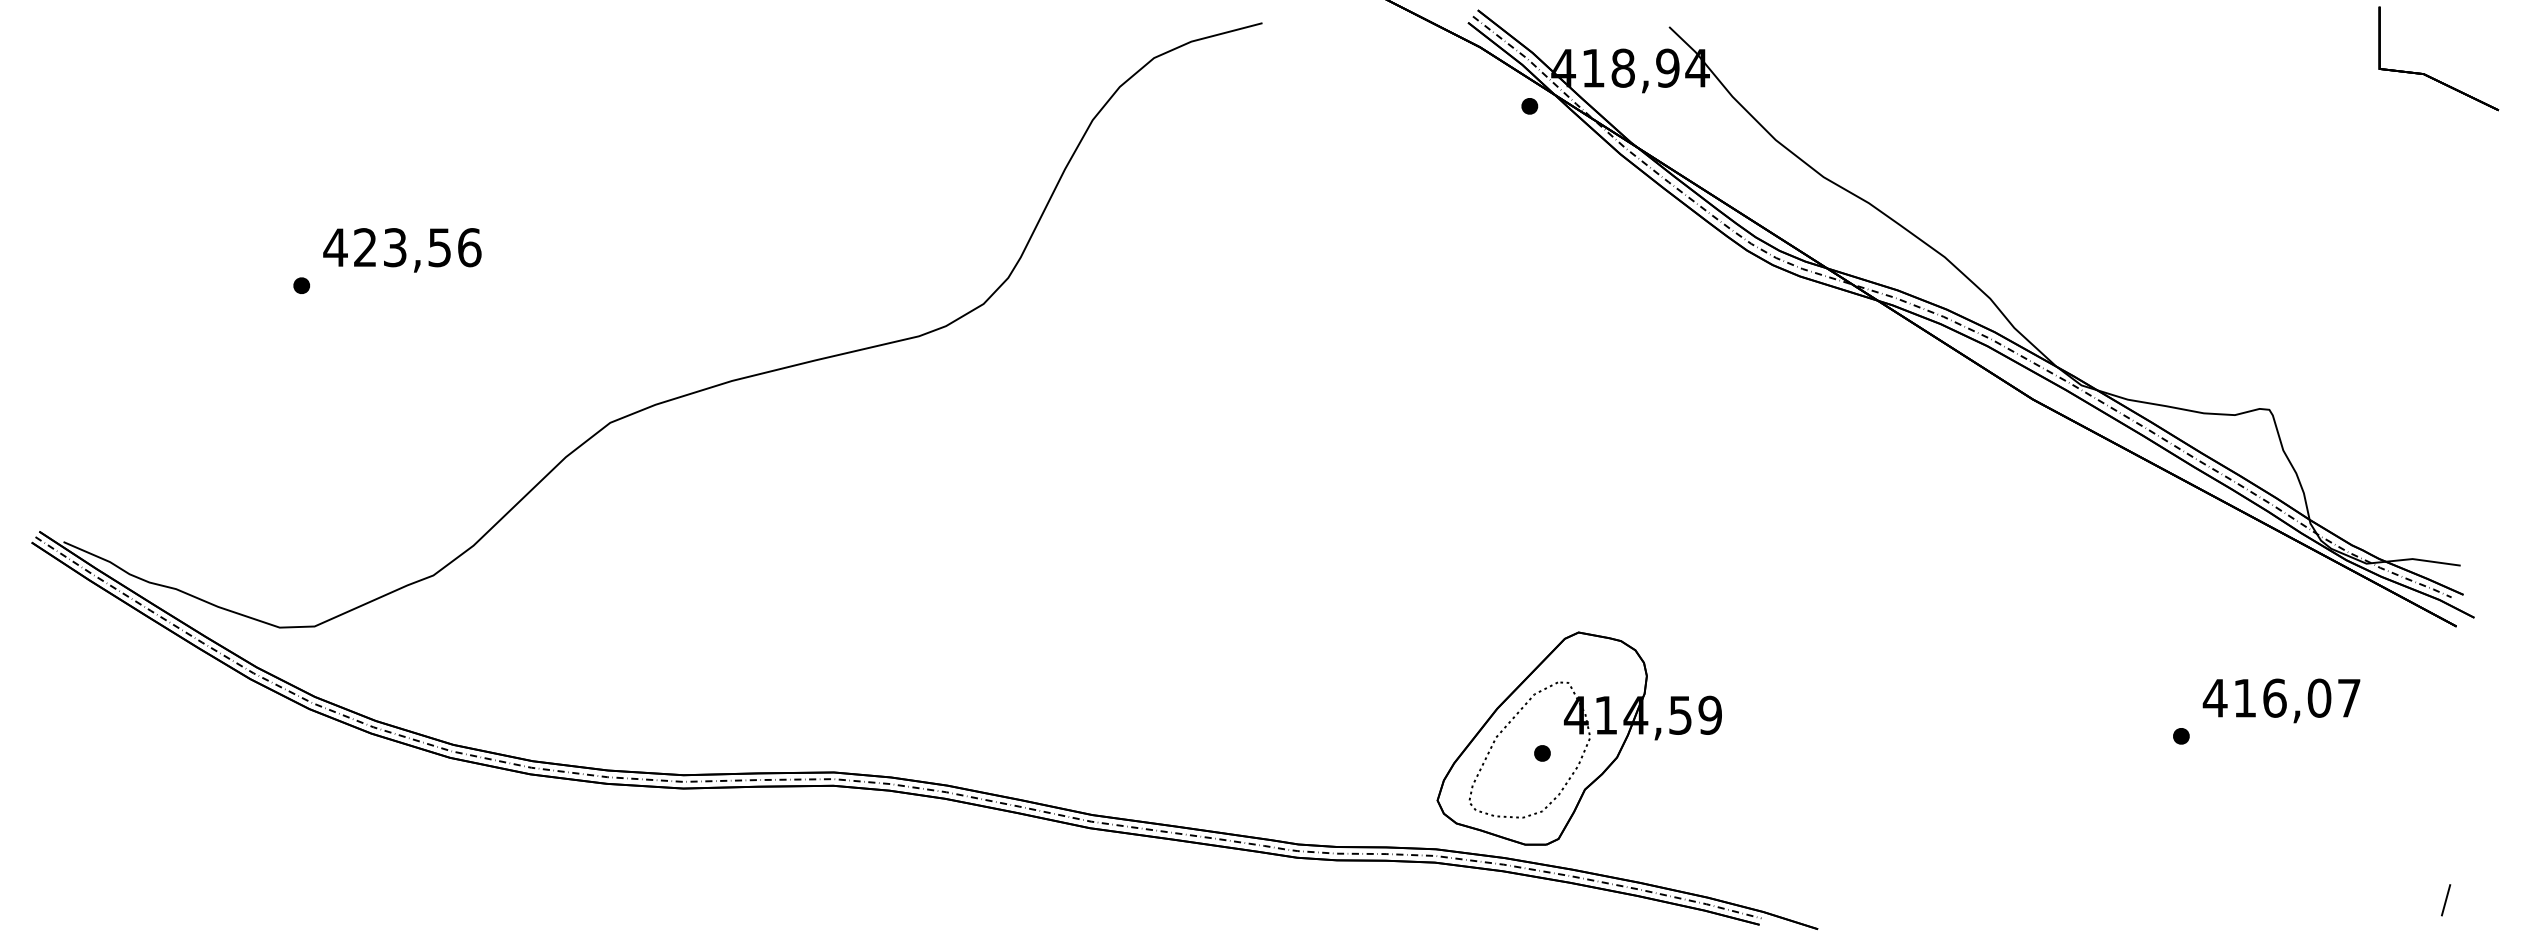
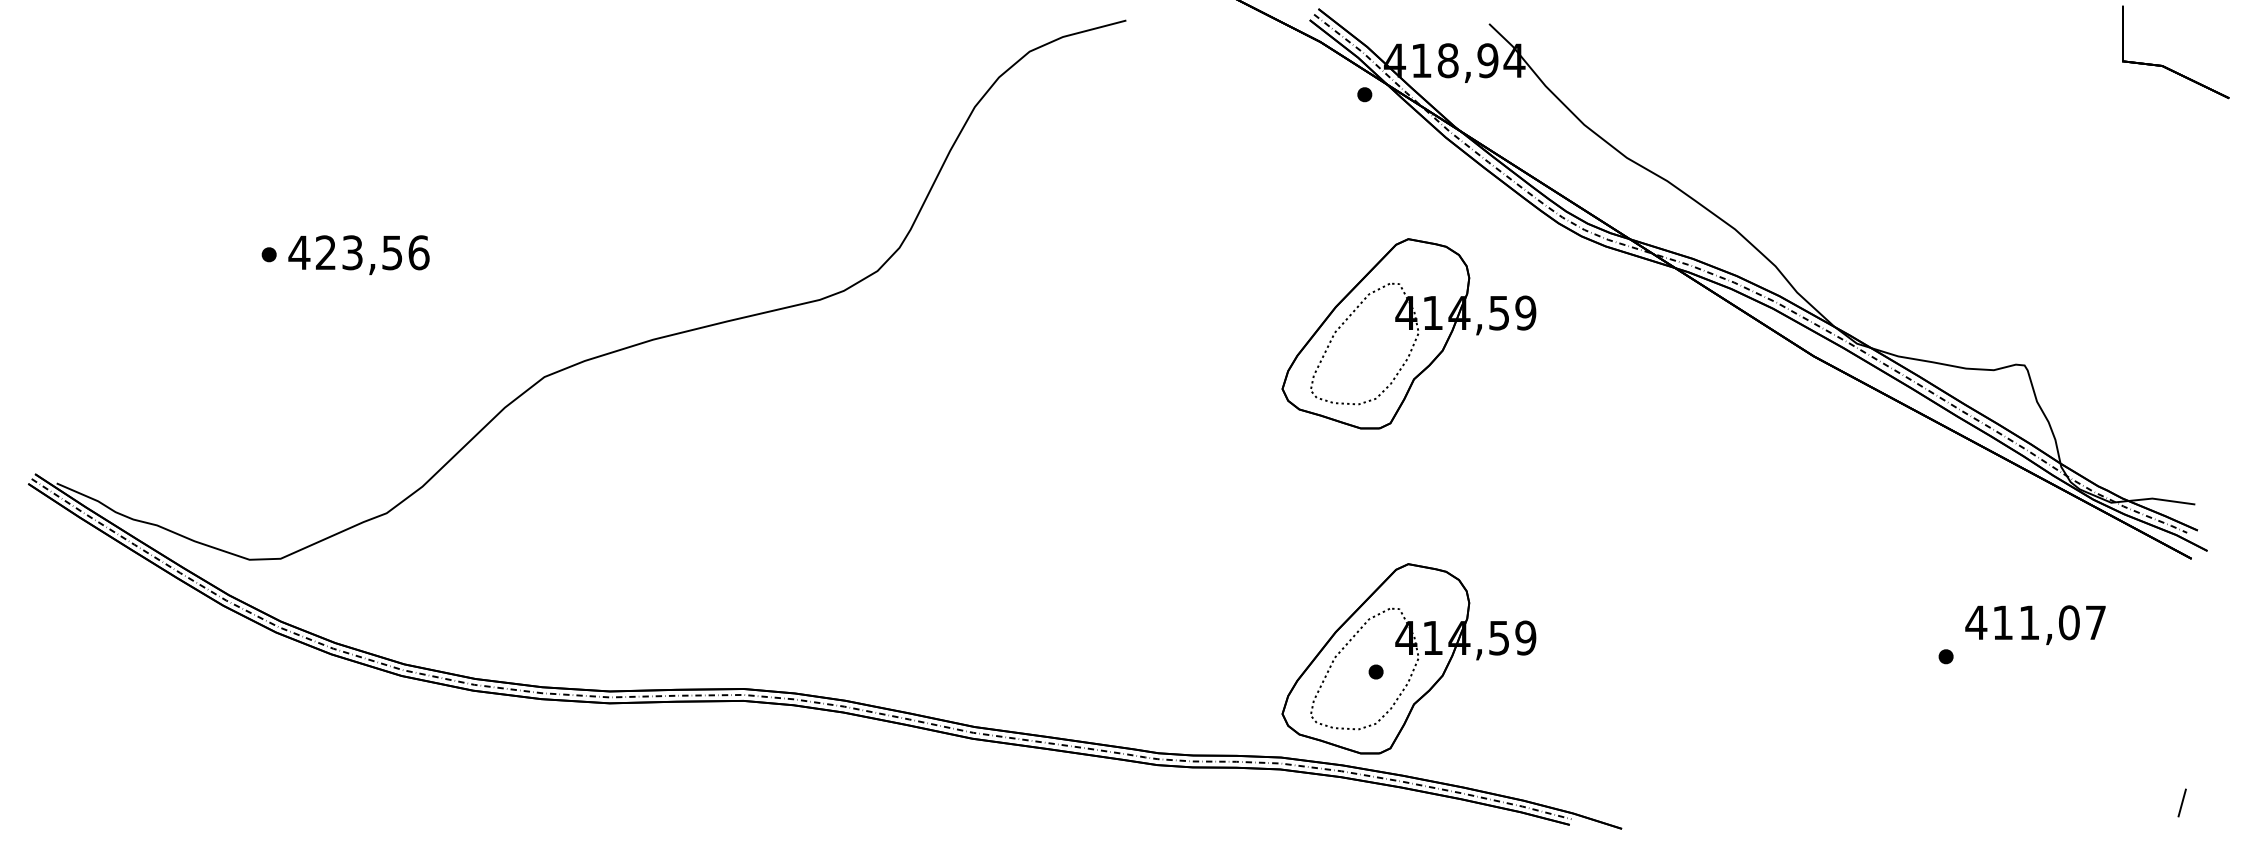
text: (401, 250) -> (358, 255), moved
part: (1578, 373) -> (1408, 333), added
text: (2274, 697) -> (2029, 622), 416,07 -> 411,07

